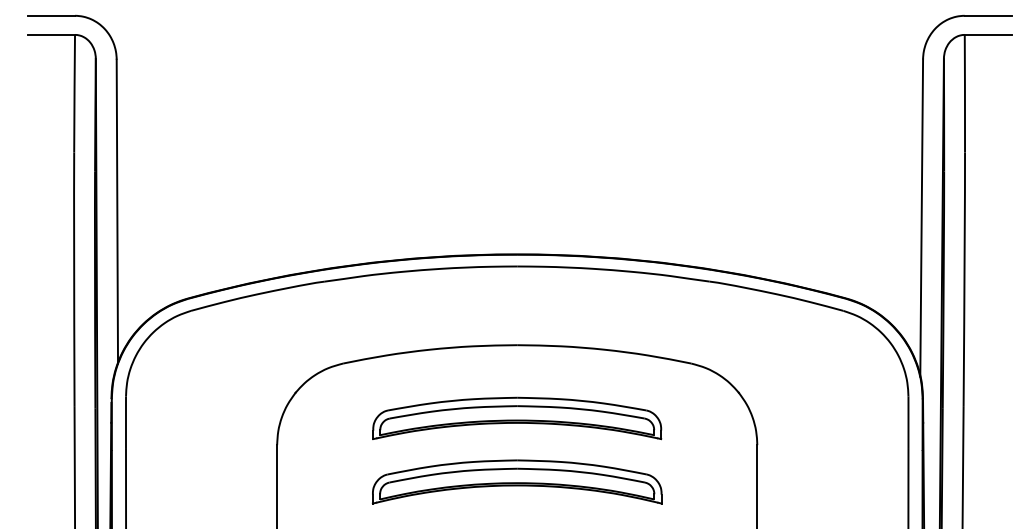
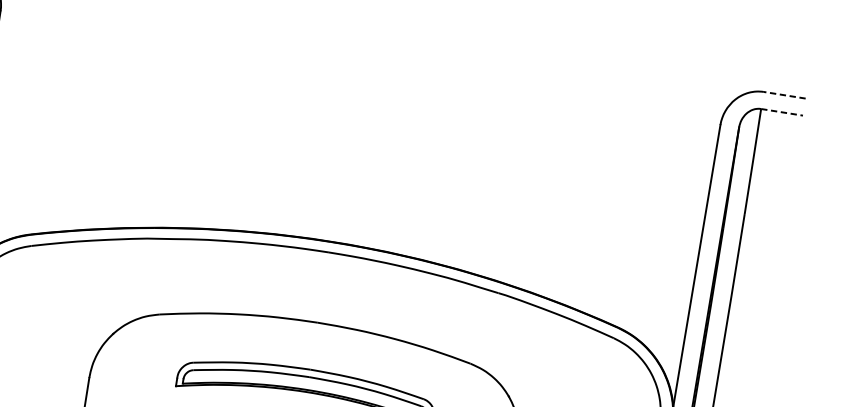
line: (987, 15) -> (784, 94), solid -> dashed
line: (988, 34) -> (782, 111), solid -> dashed

